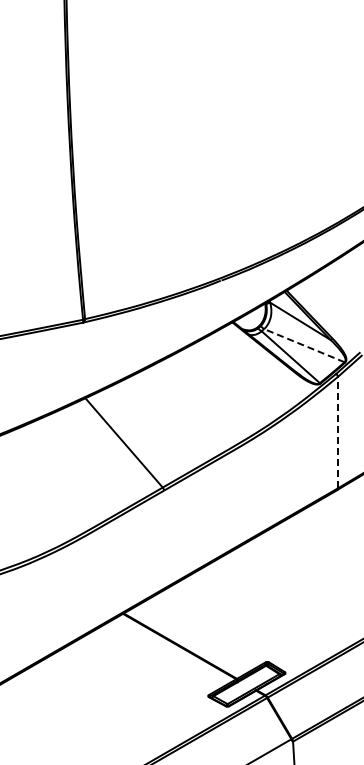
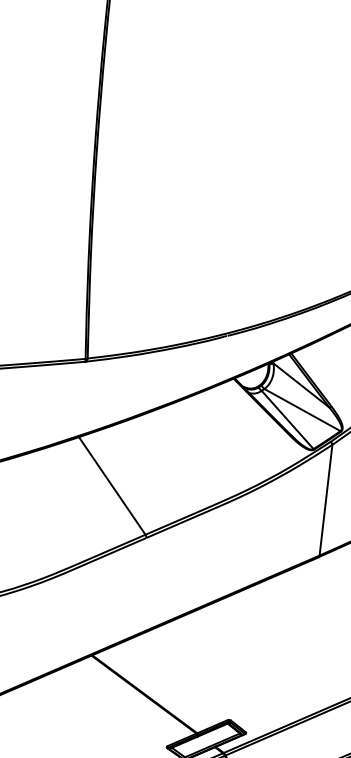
line: (303, 345) -> (301, 409), dashed -> solid
line: (338, 432) -> (326, 500), dashed -> solid

